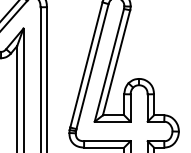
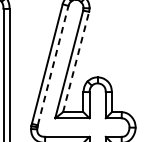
line: (116, 62) -> (76, 61), solid -> dashed
line: (92, 66) -> (53, 65), solid -> dashed

